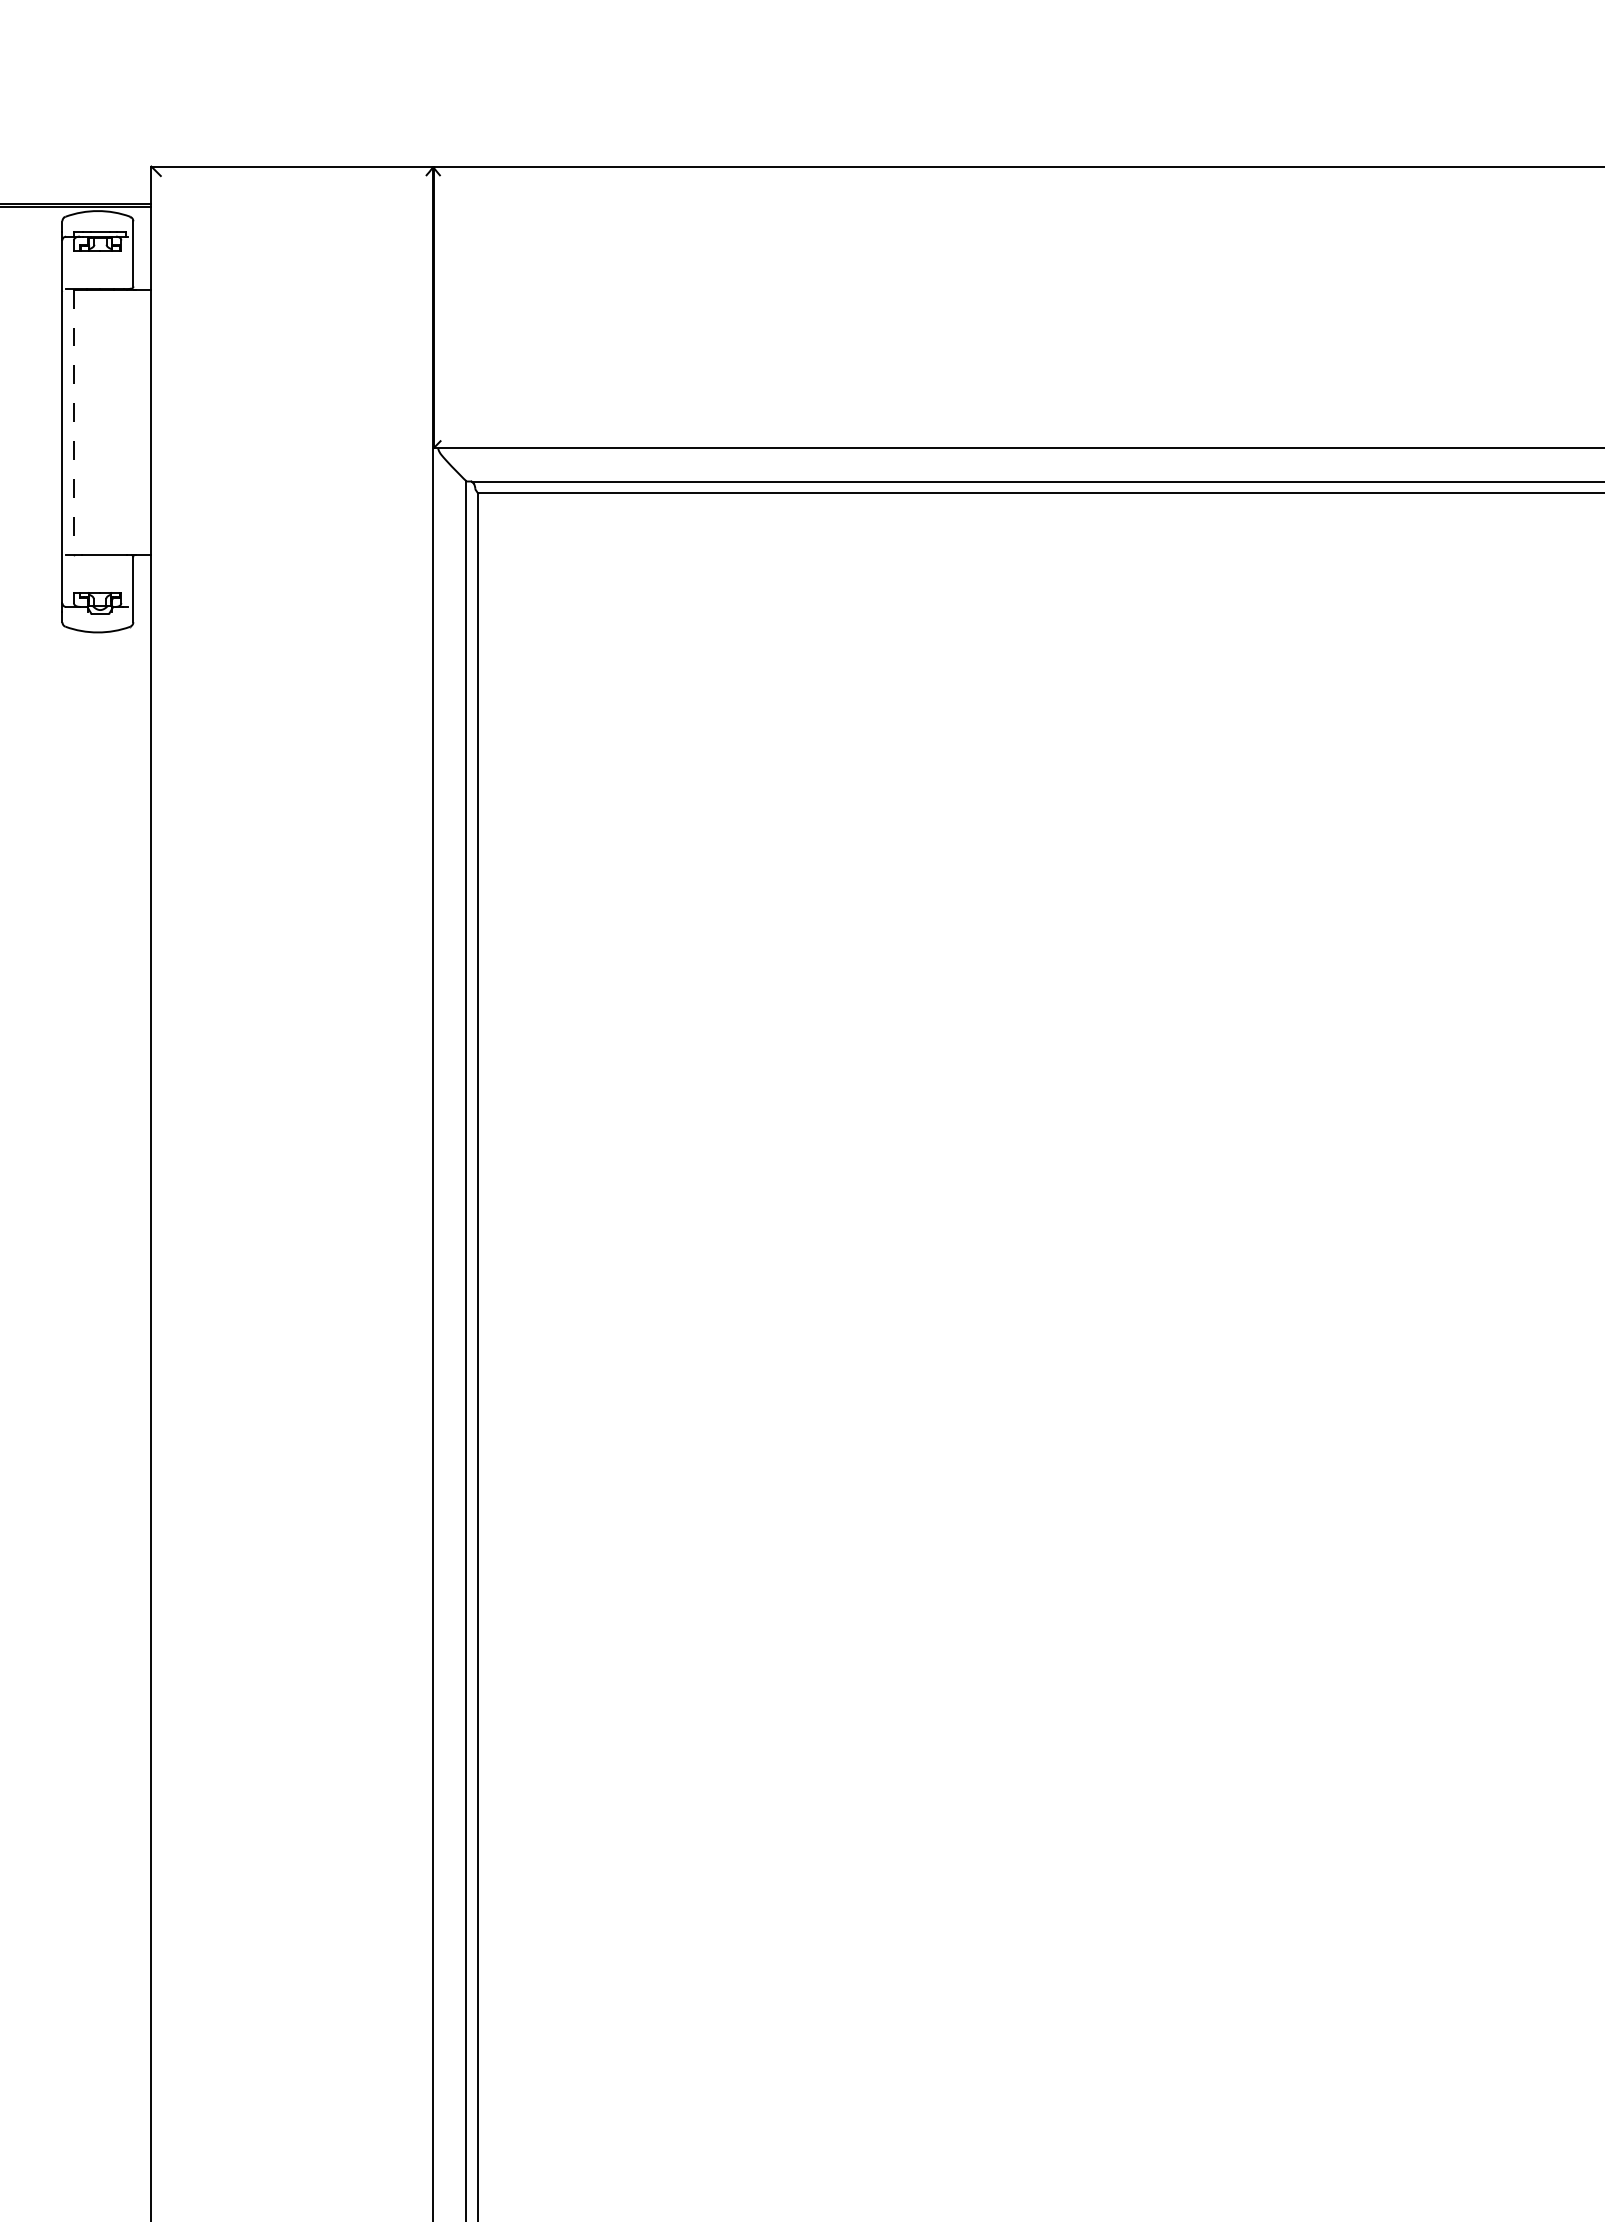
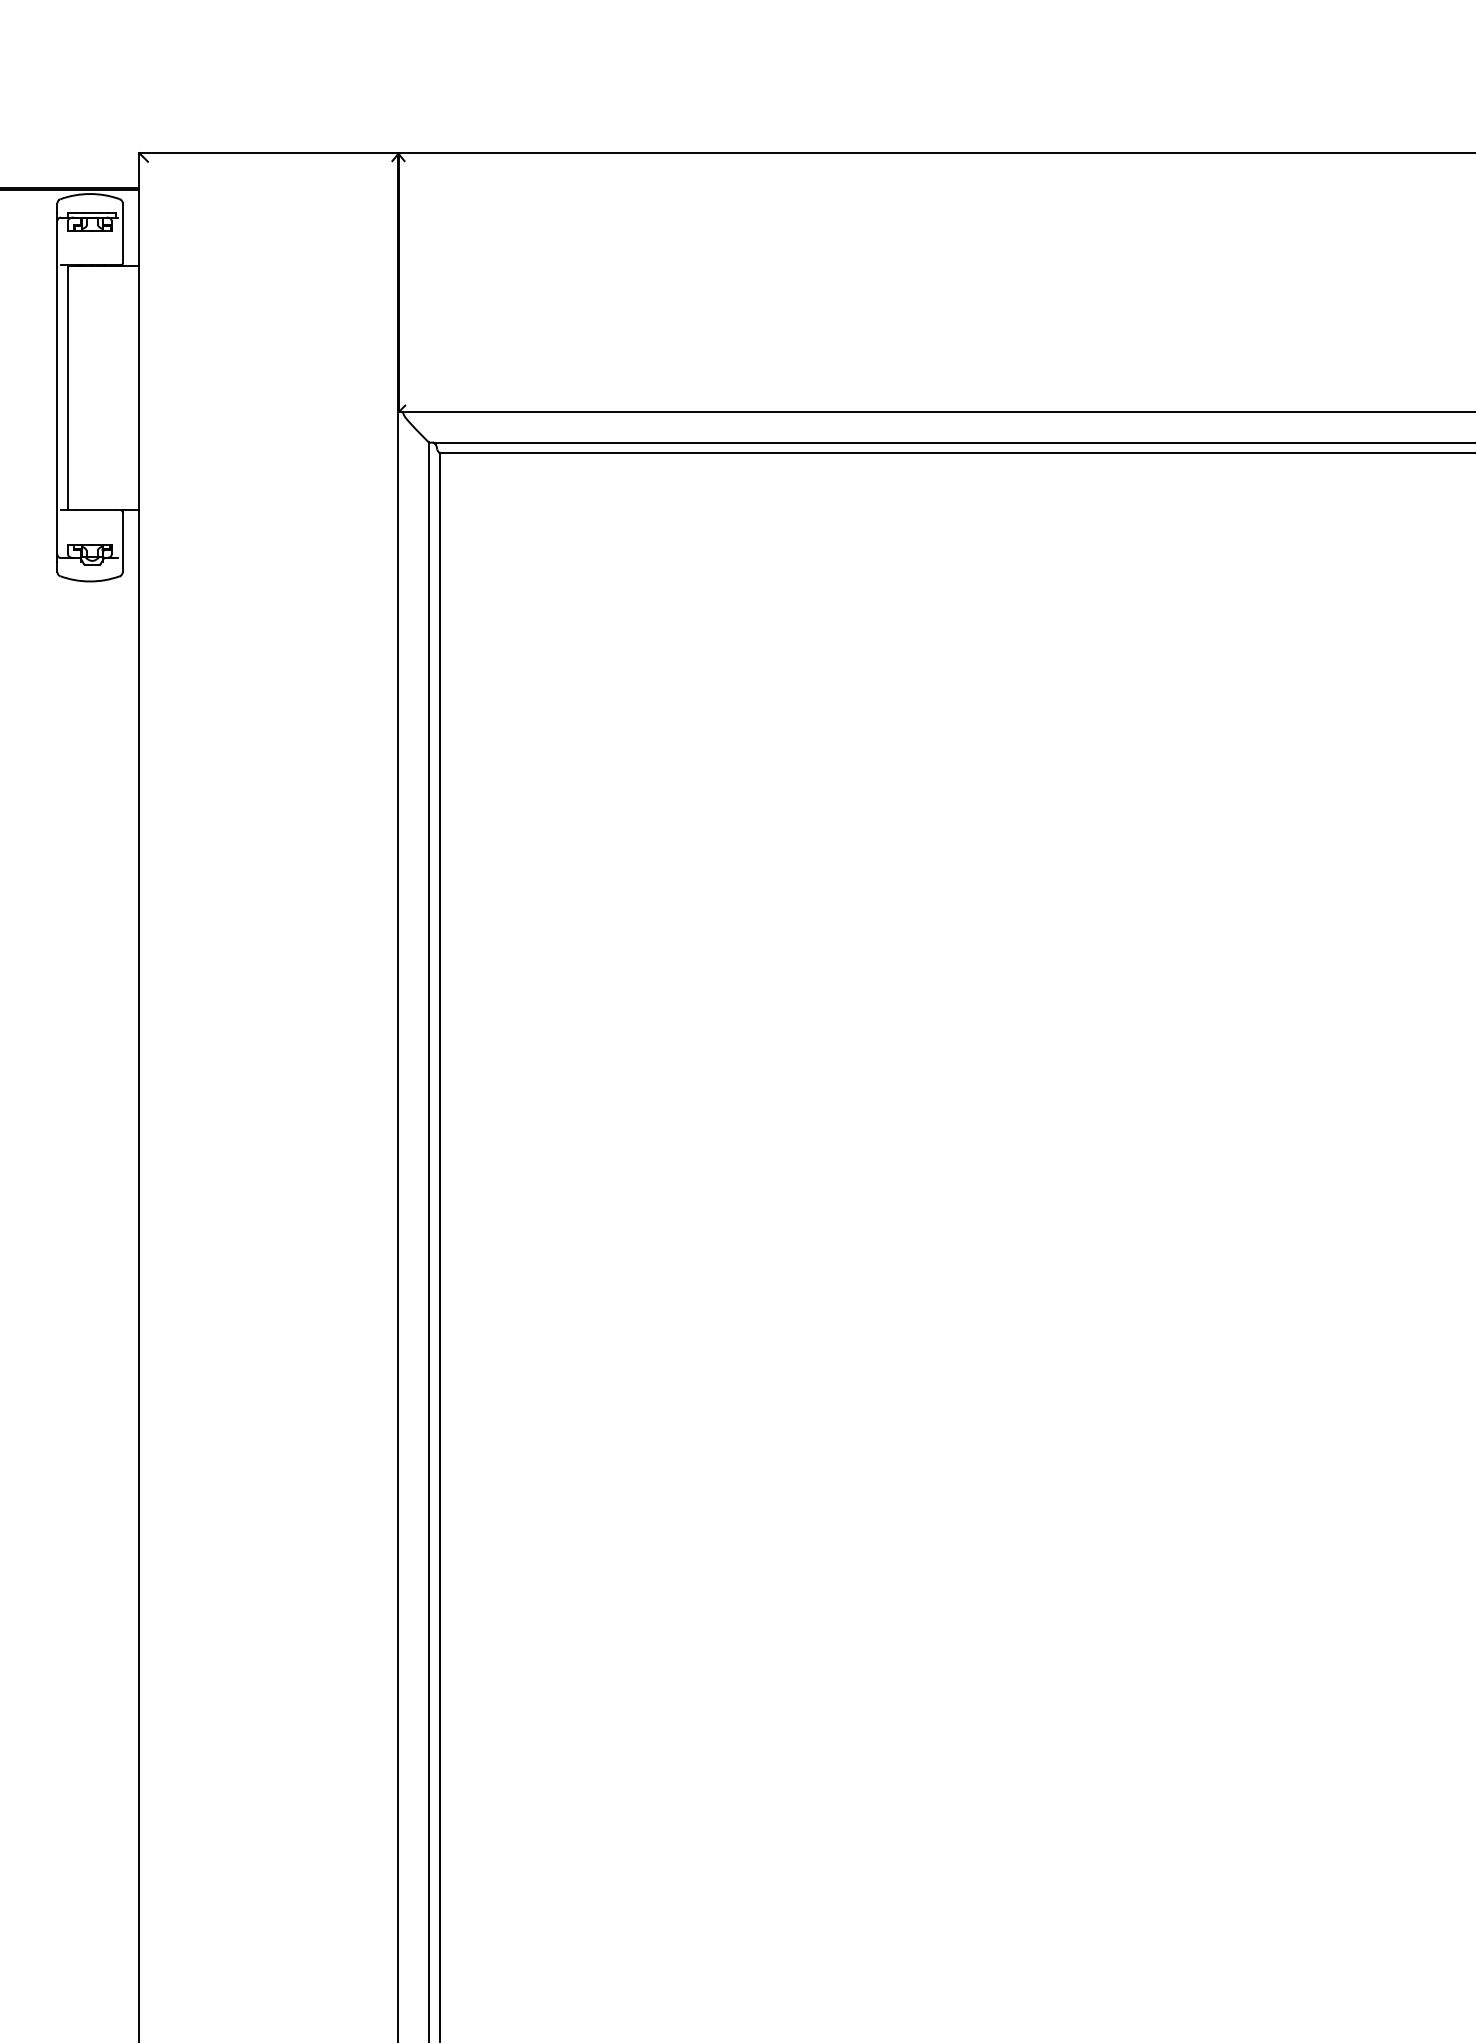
line: (73, 422) -> (67, 388), dashed -> solid

